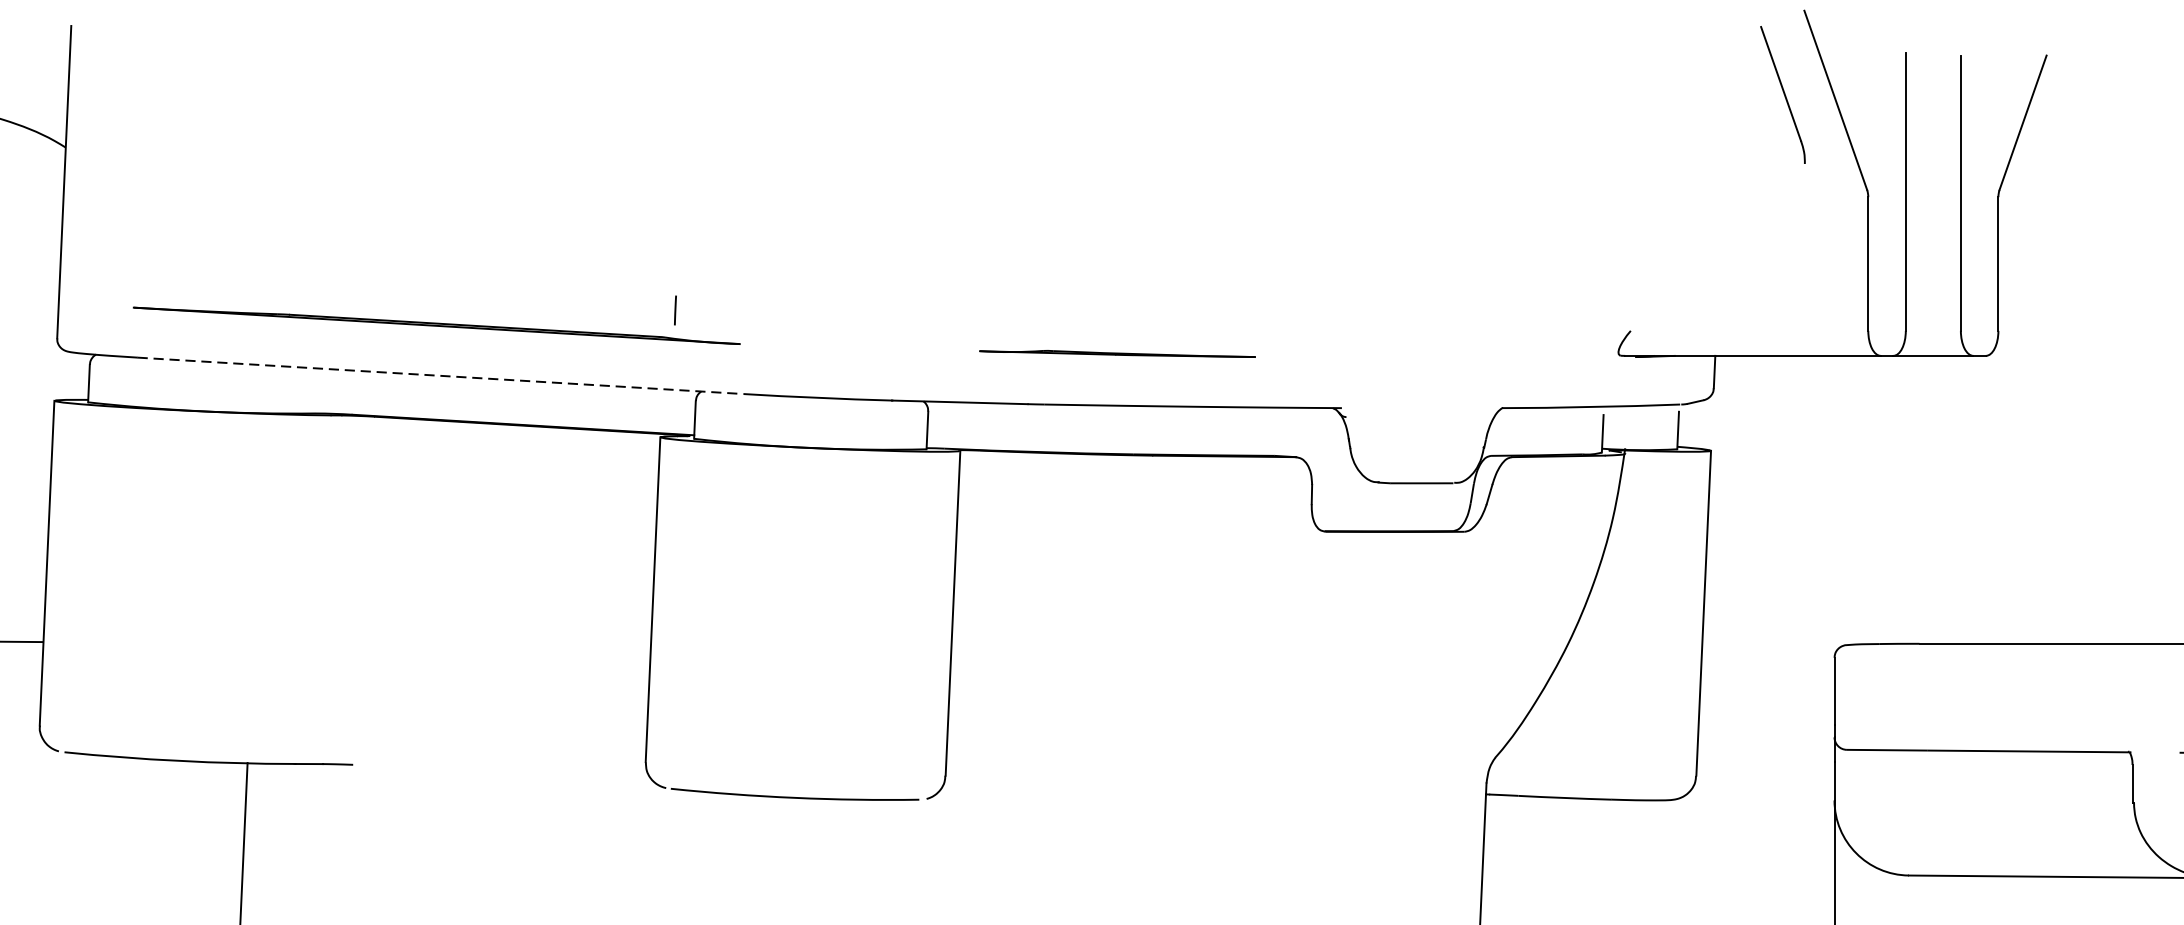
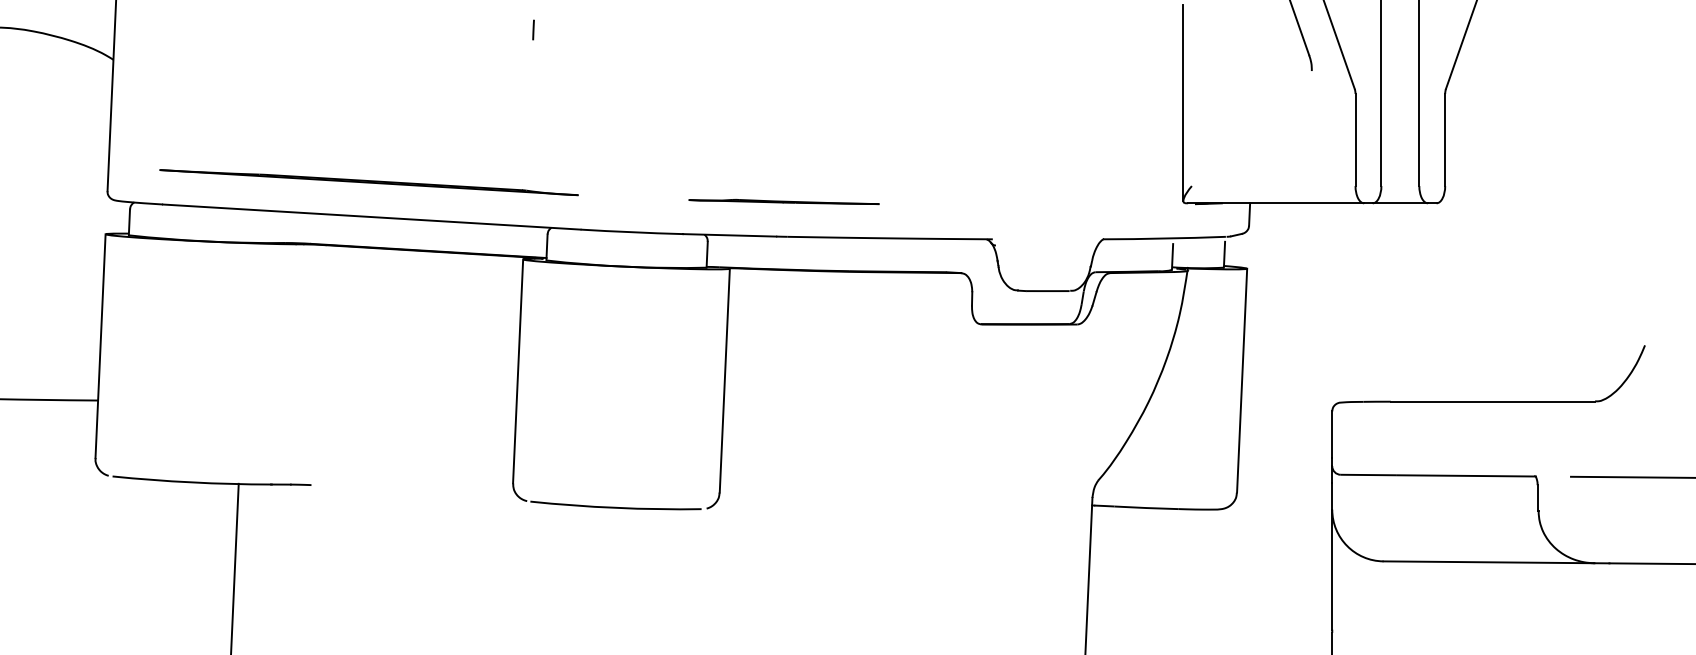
line: (1618, 209) -> (1183, 102), added
line: (675, 309) -> (533, 29), moved
line: (1116, 354) -> (783, 202), moved
line: (441, 376) -> (372, 217), dashed -> solid

